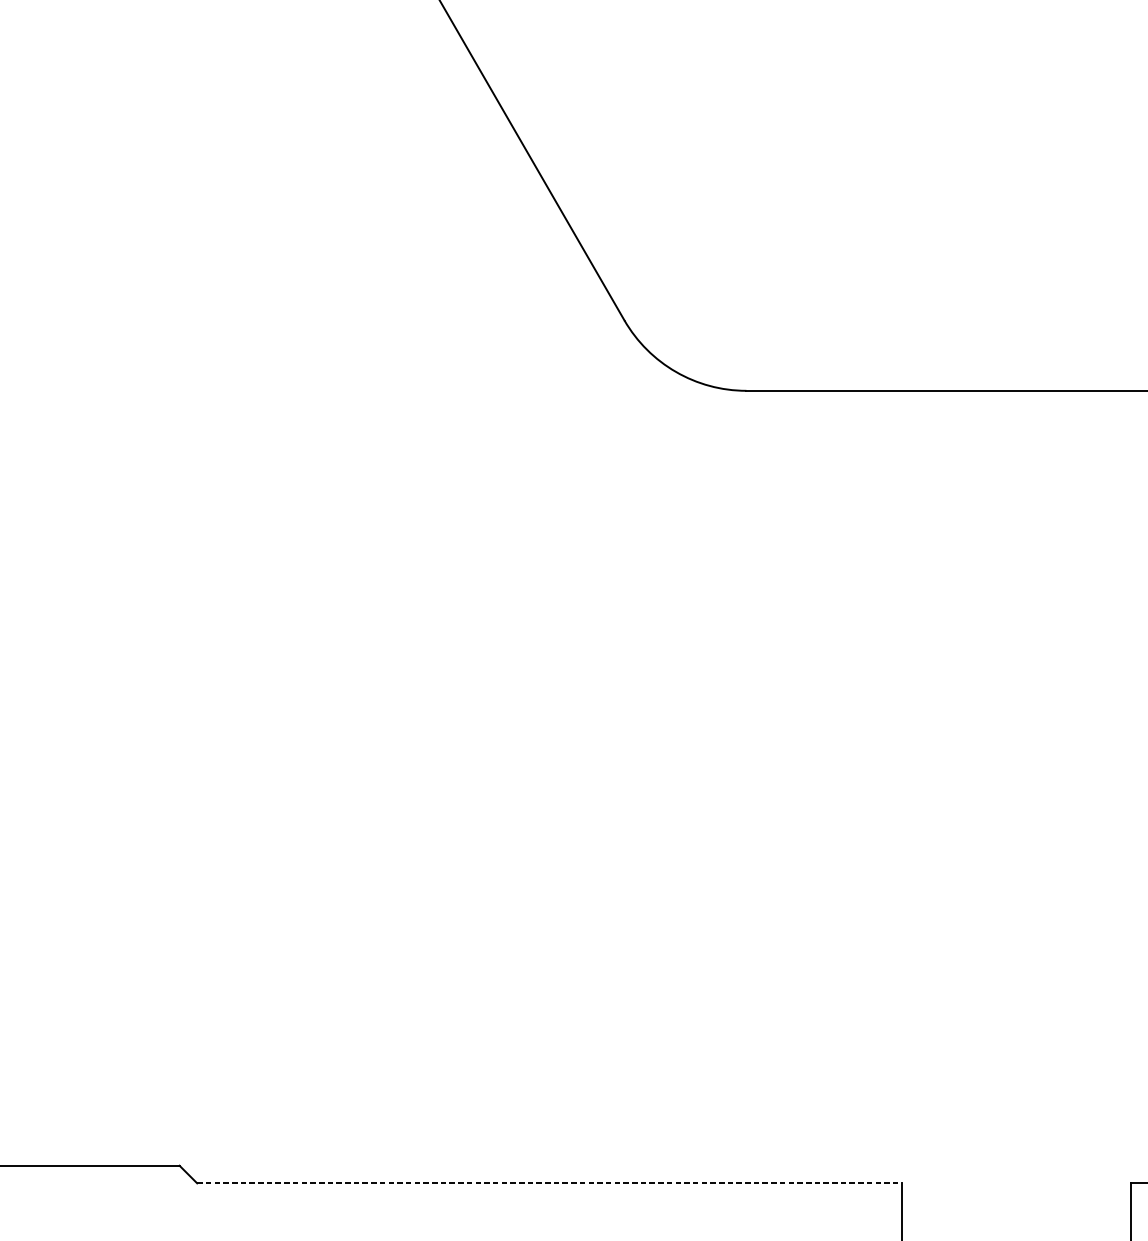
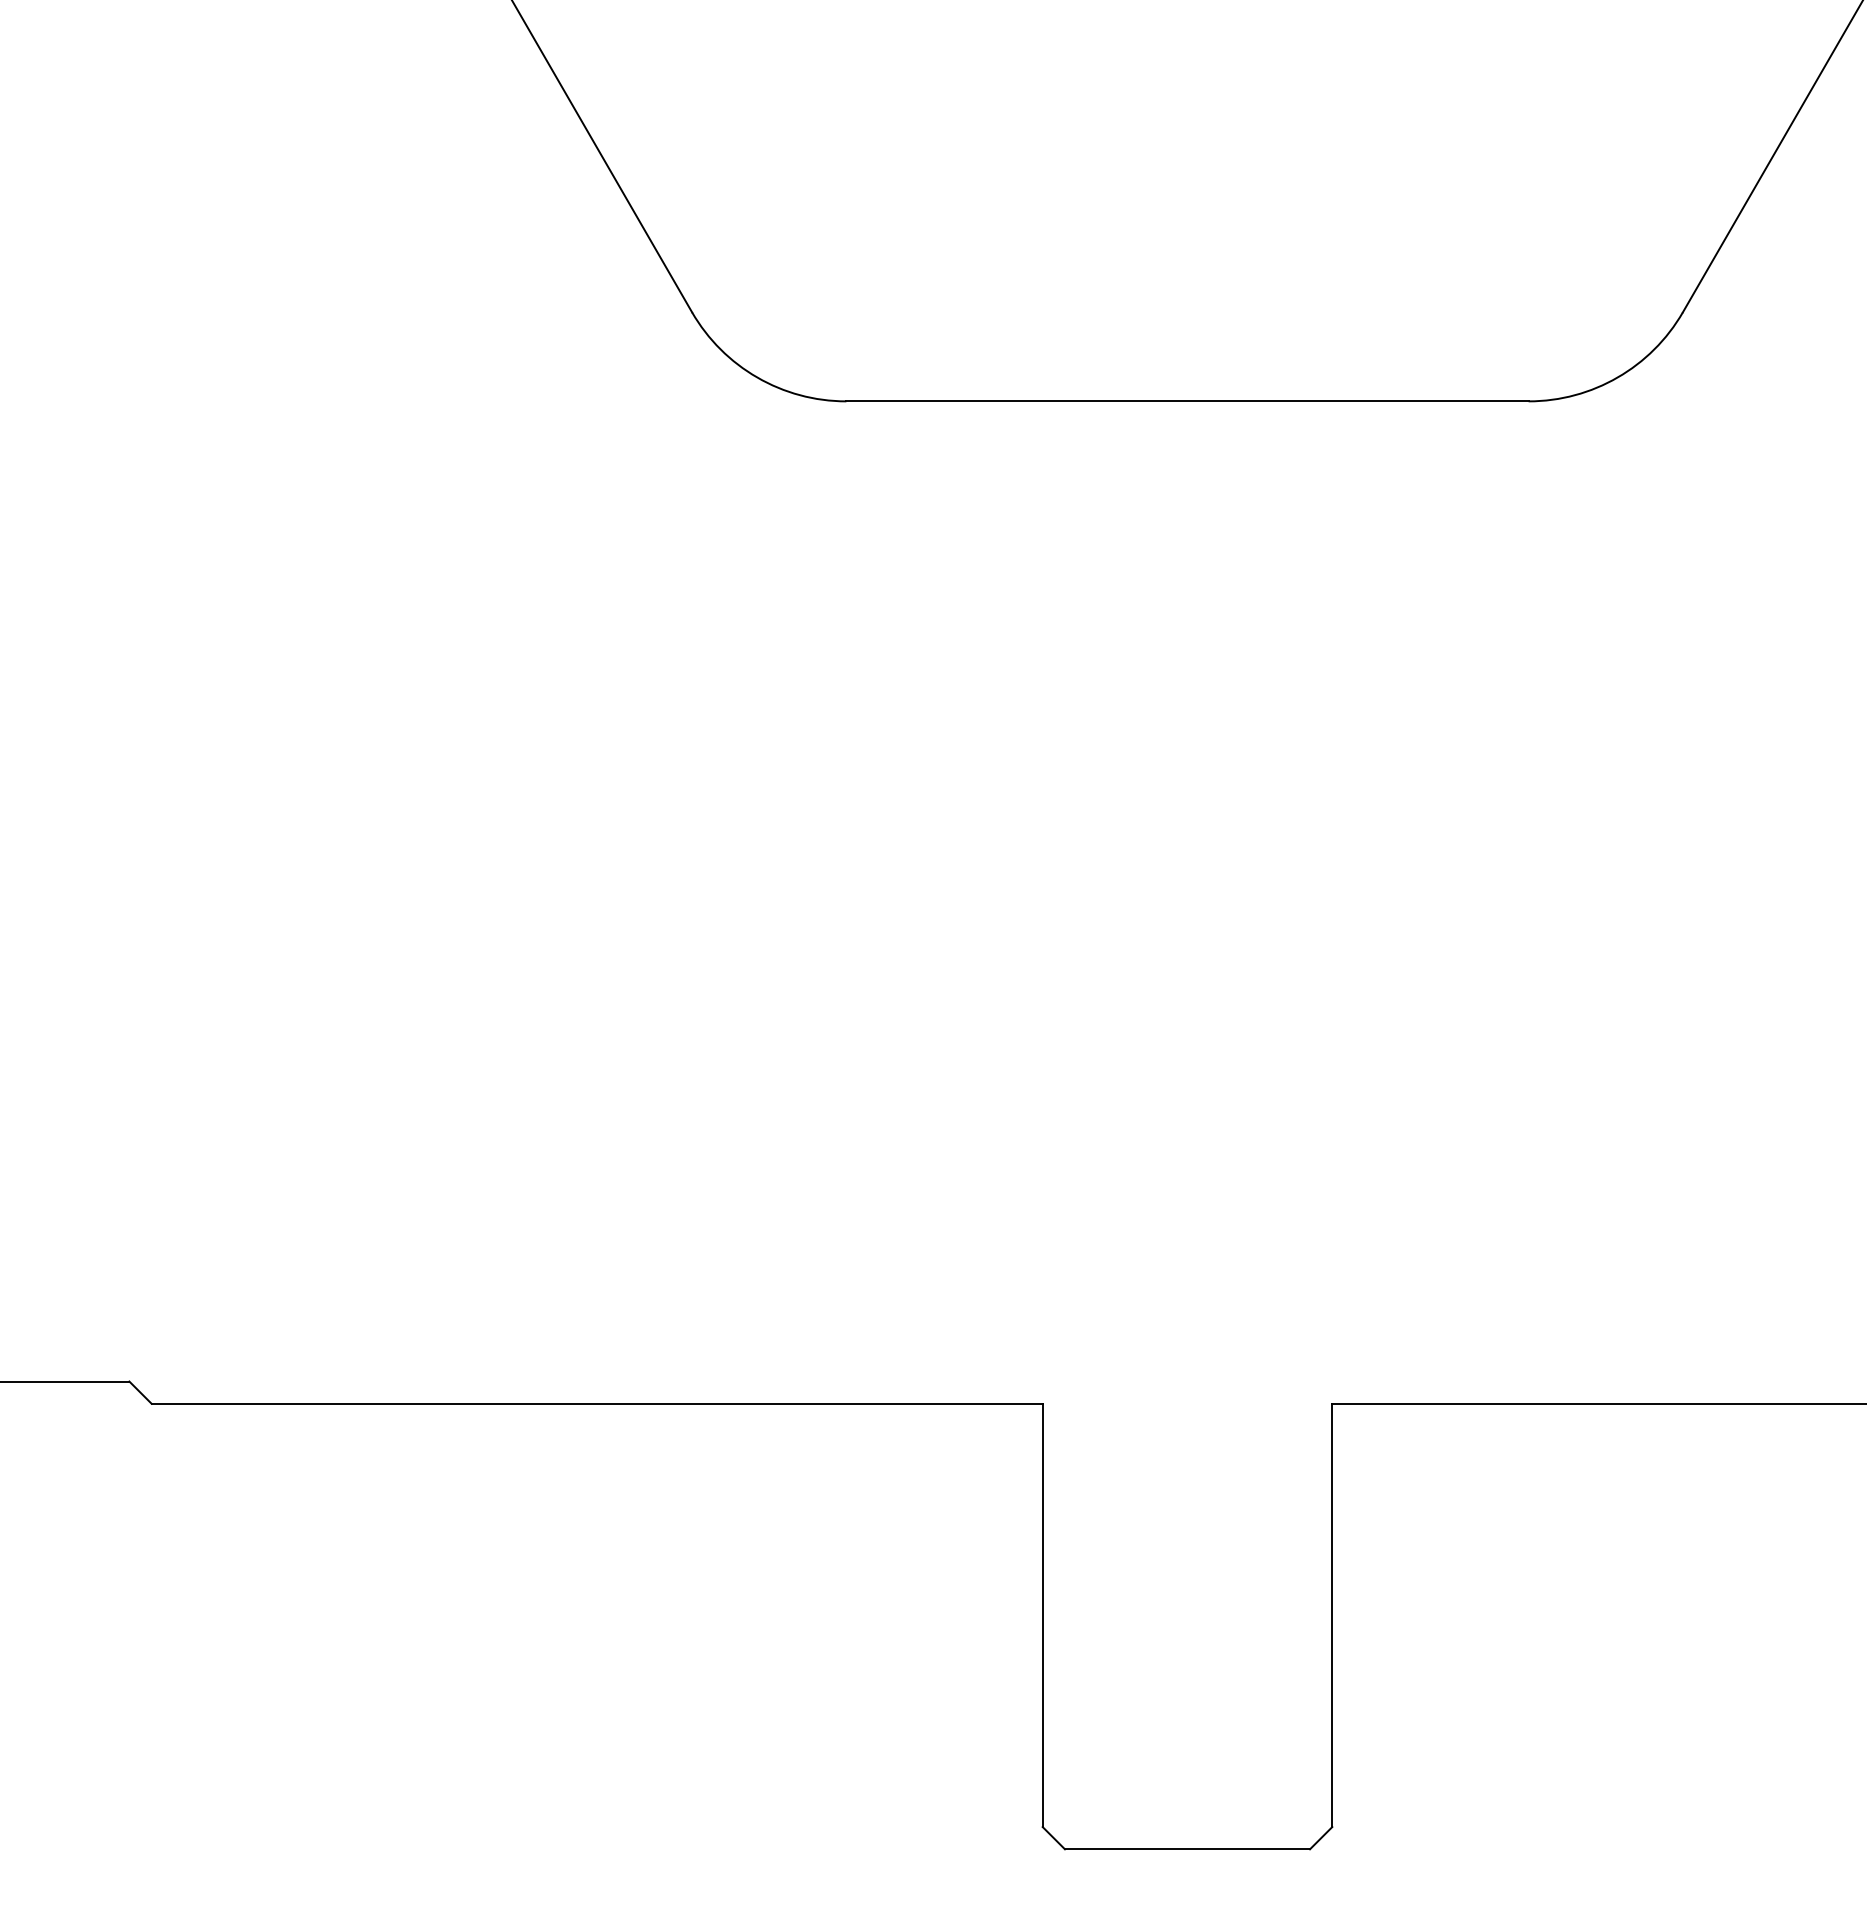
line: (549, 1183) -> (597, 1403), dashed -> solid

